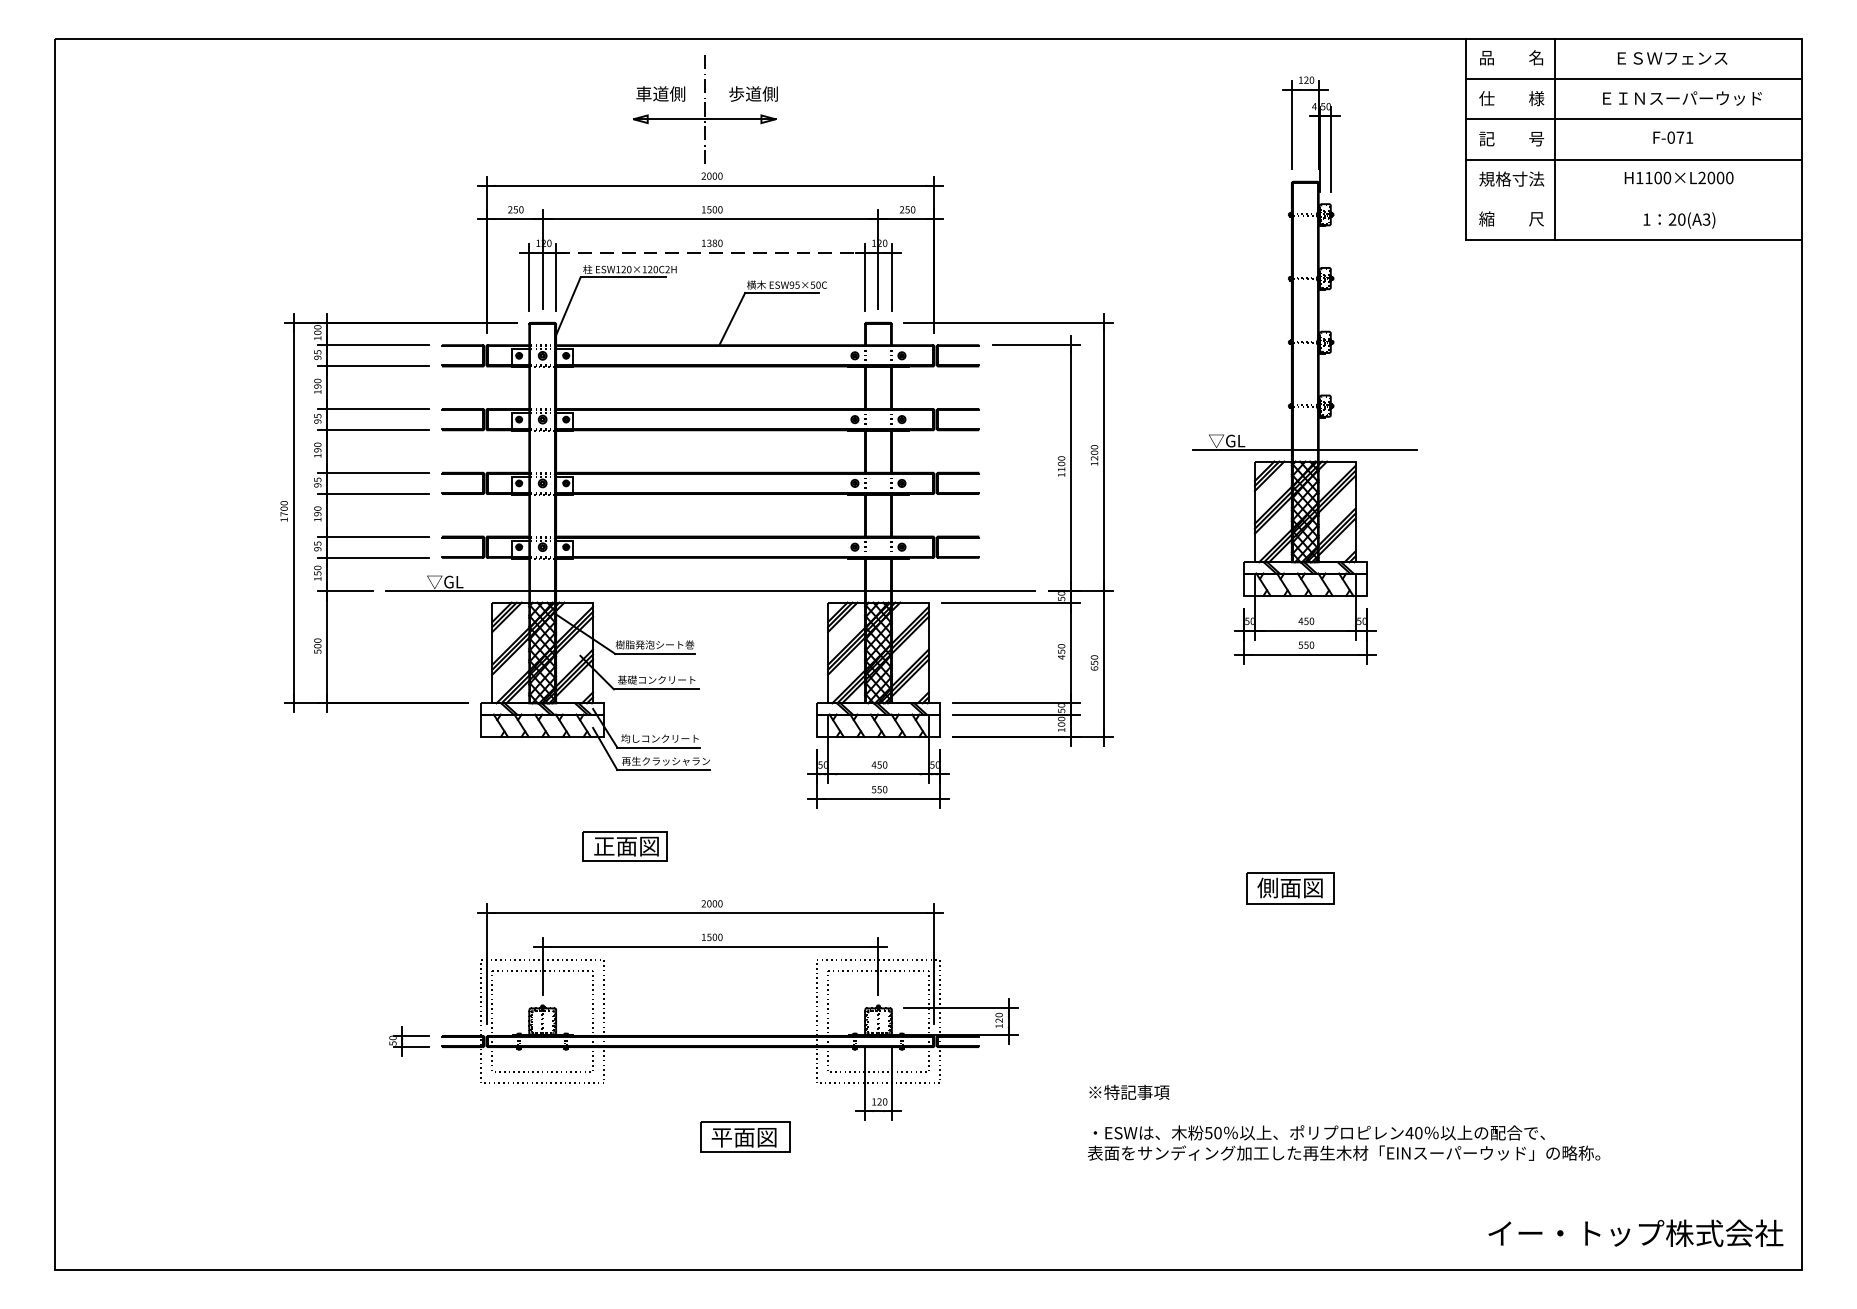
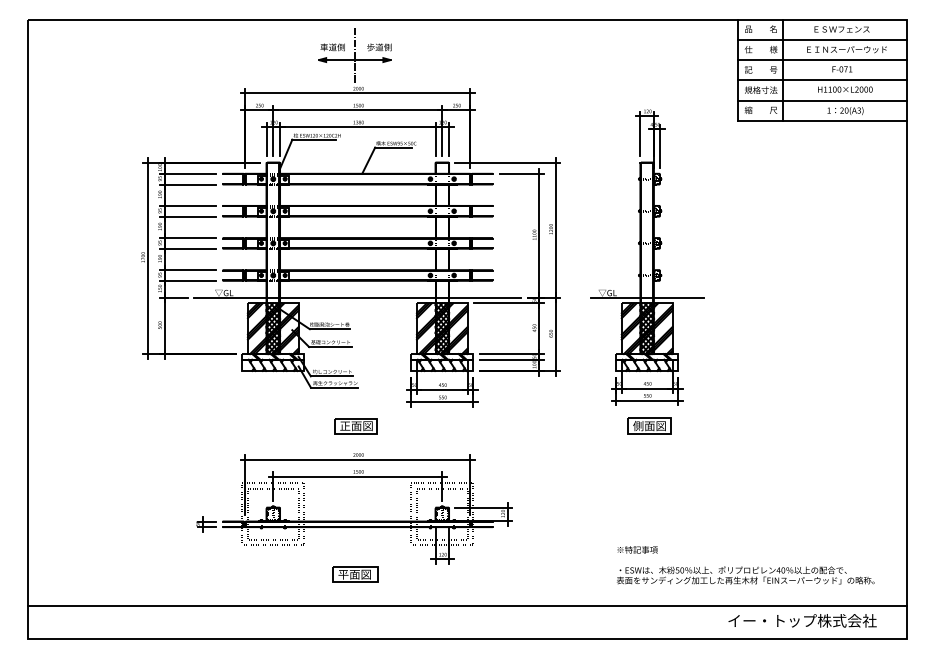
line: (1631, 199) -> (821, 100), added
line: (709, 253) -> (357, 127), dashed -> solid
part: (1305, 370) -> (647, 257), moved
part: (624, 847) -> (355, 426), moved
part: (1290, 886) -> (649, 425), moved
text: (1343, 1123) -> (745, 565), moved
part: (745, 1137) -> (355, 574), moved
line: (928, 1202) -> (467, 605), added
text: (1635, 1232) -> (802, 620), moved

